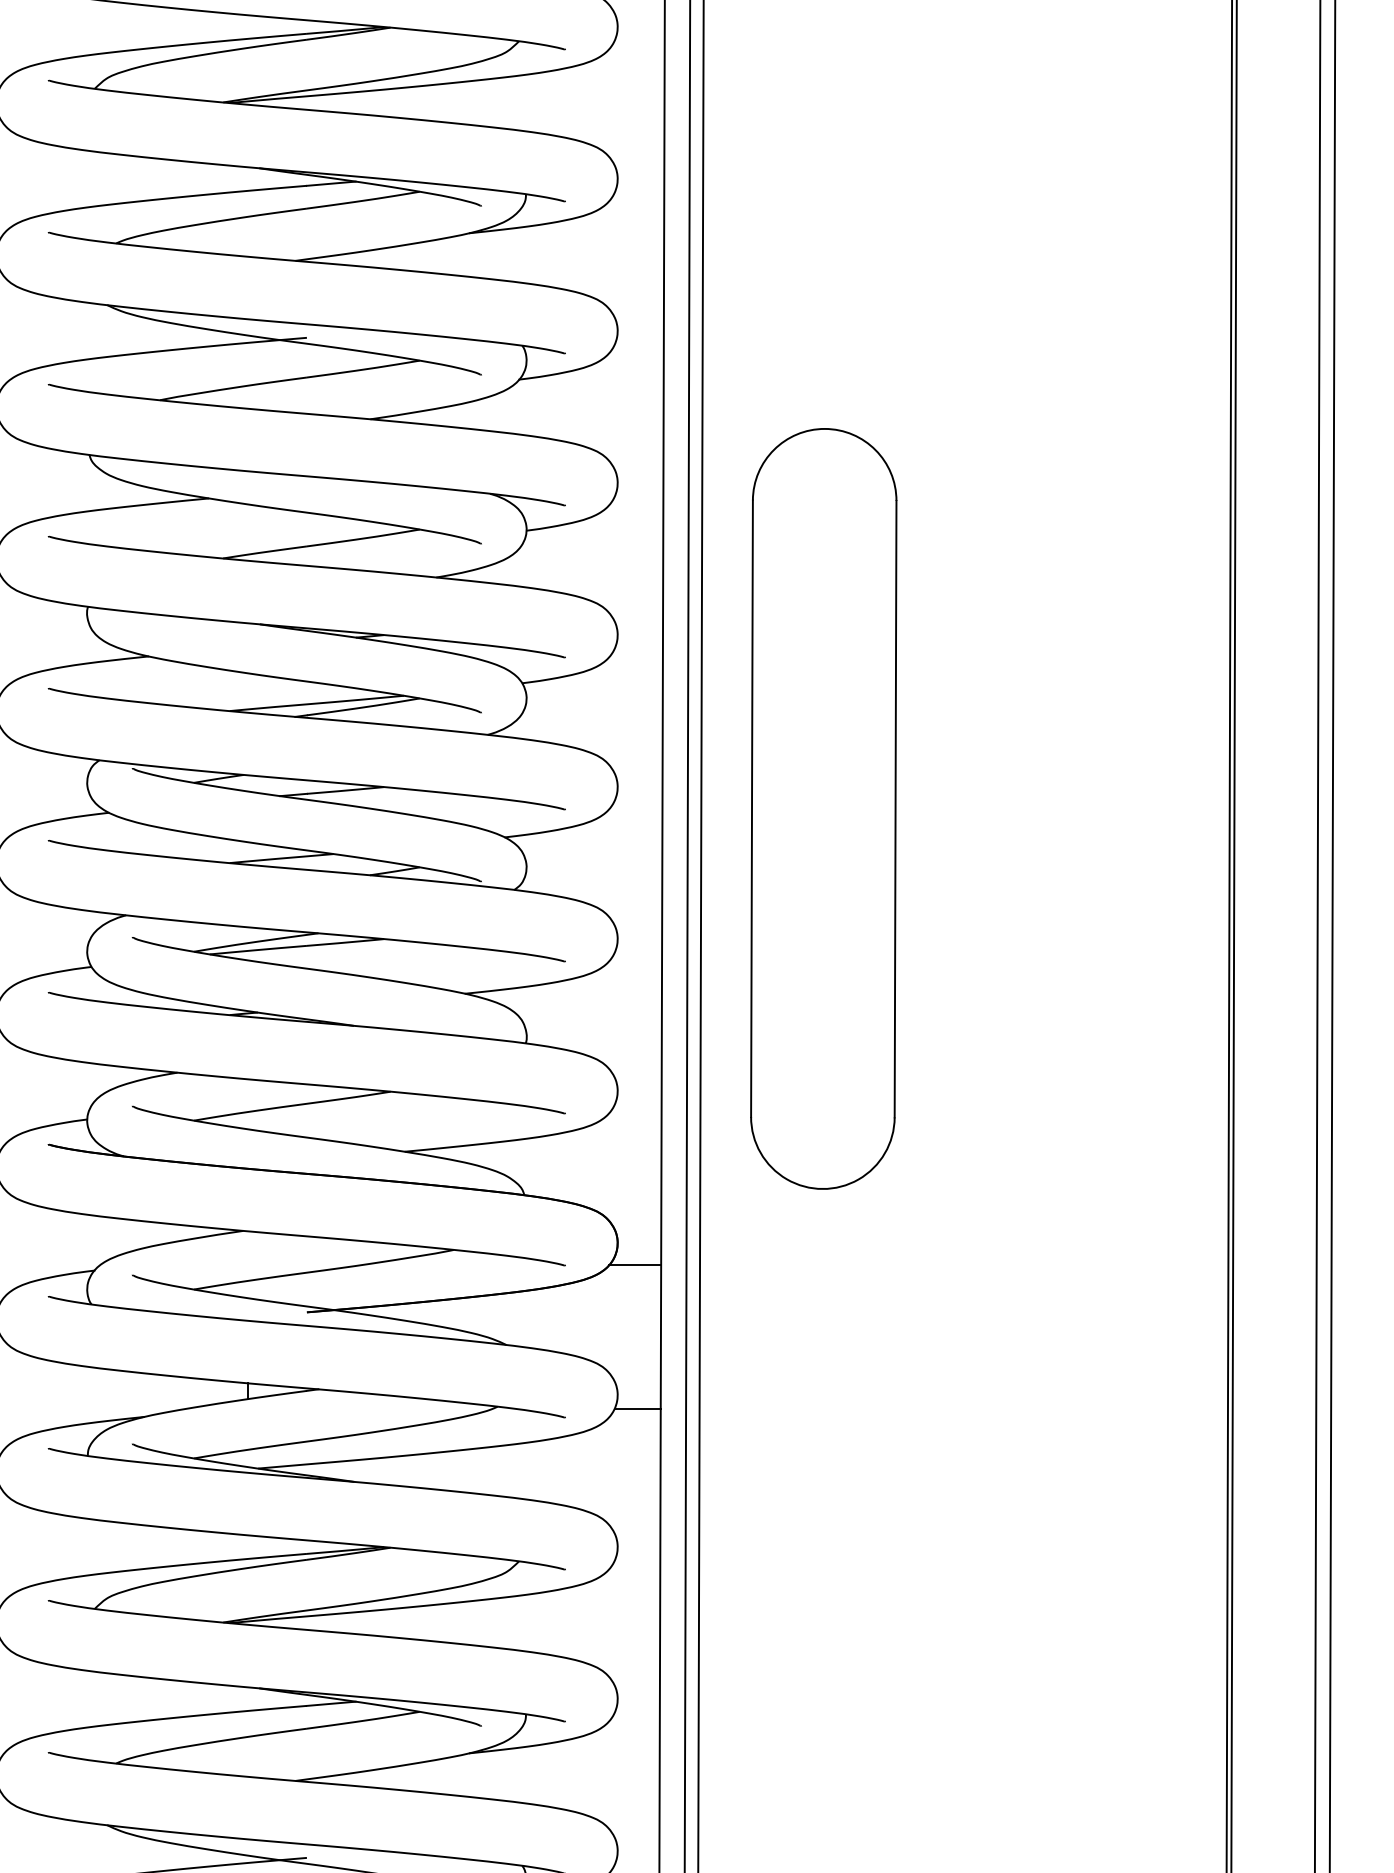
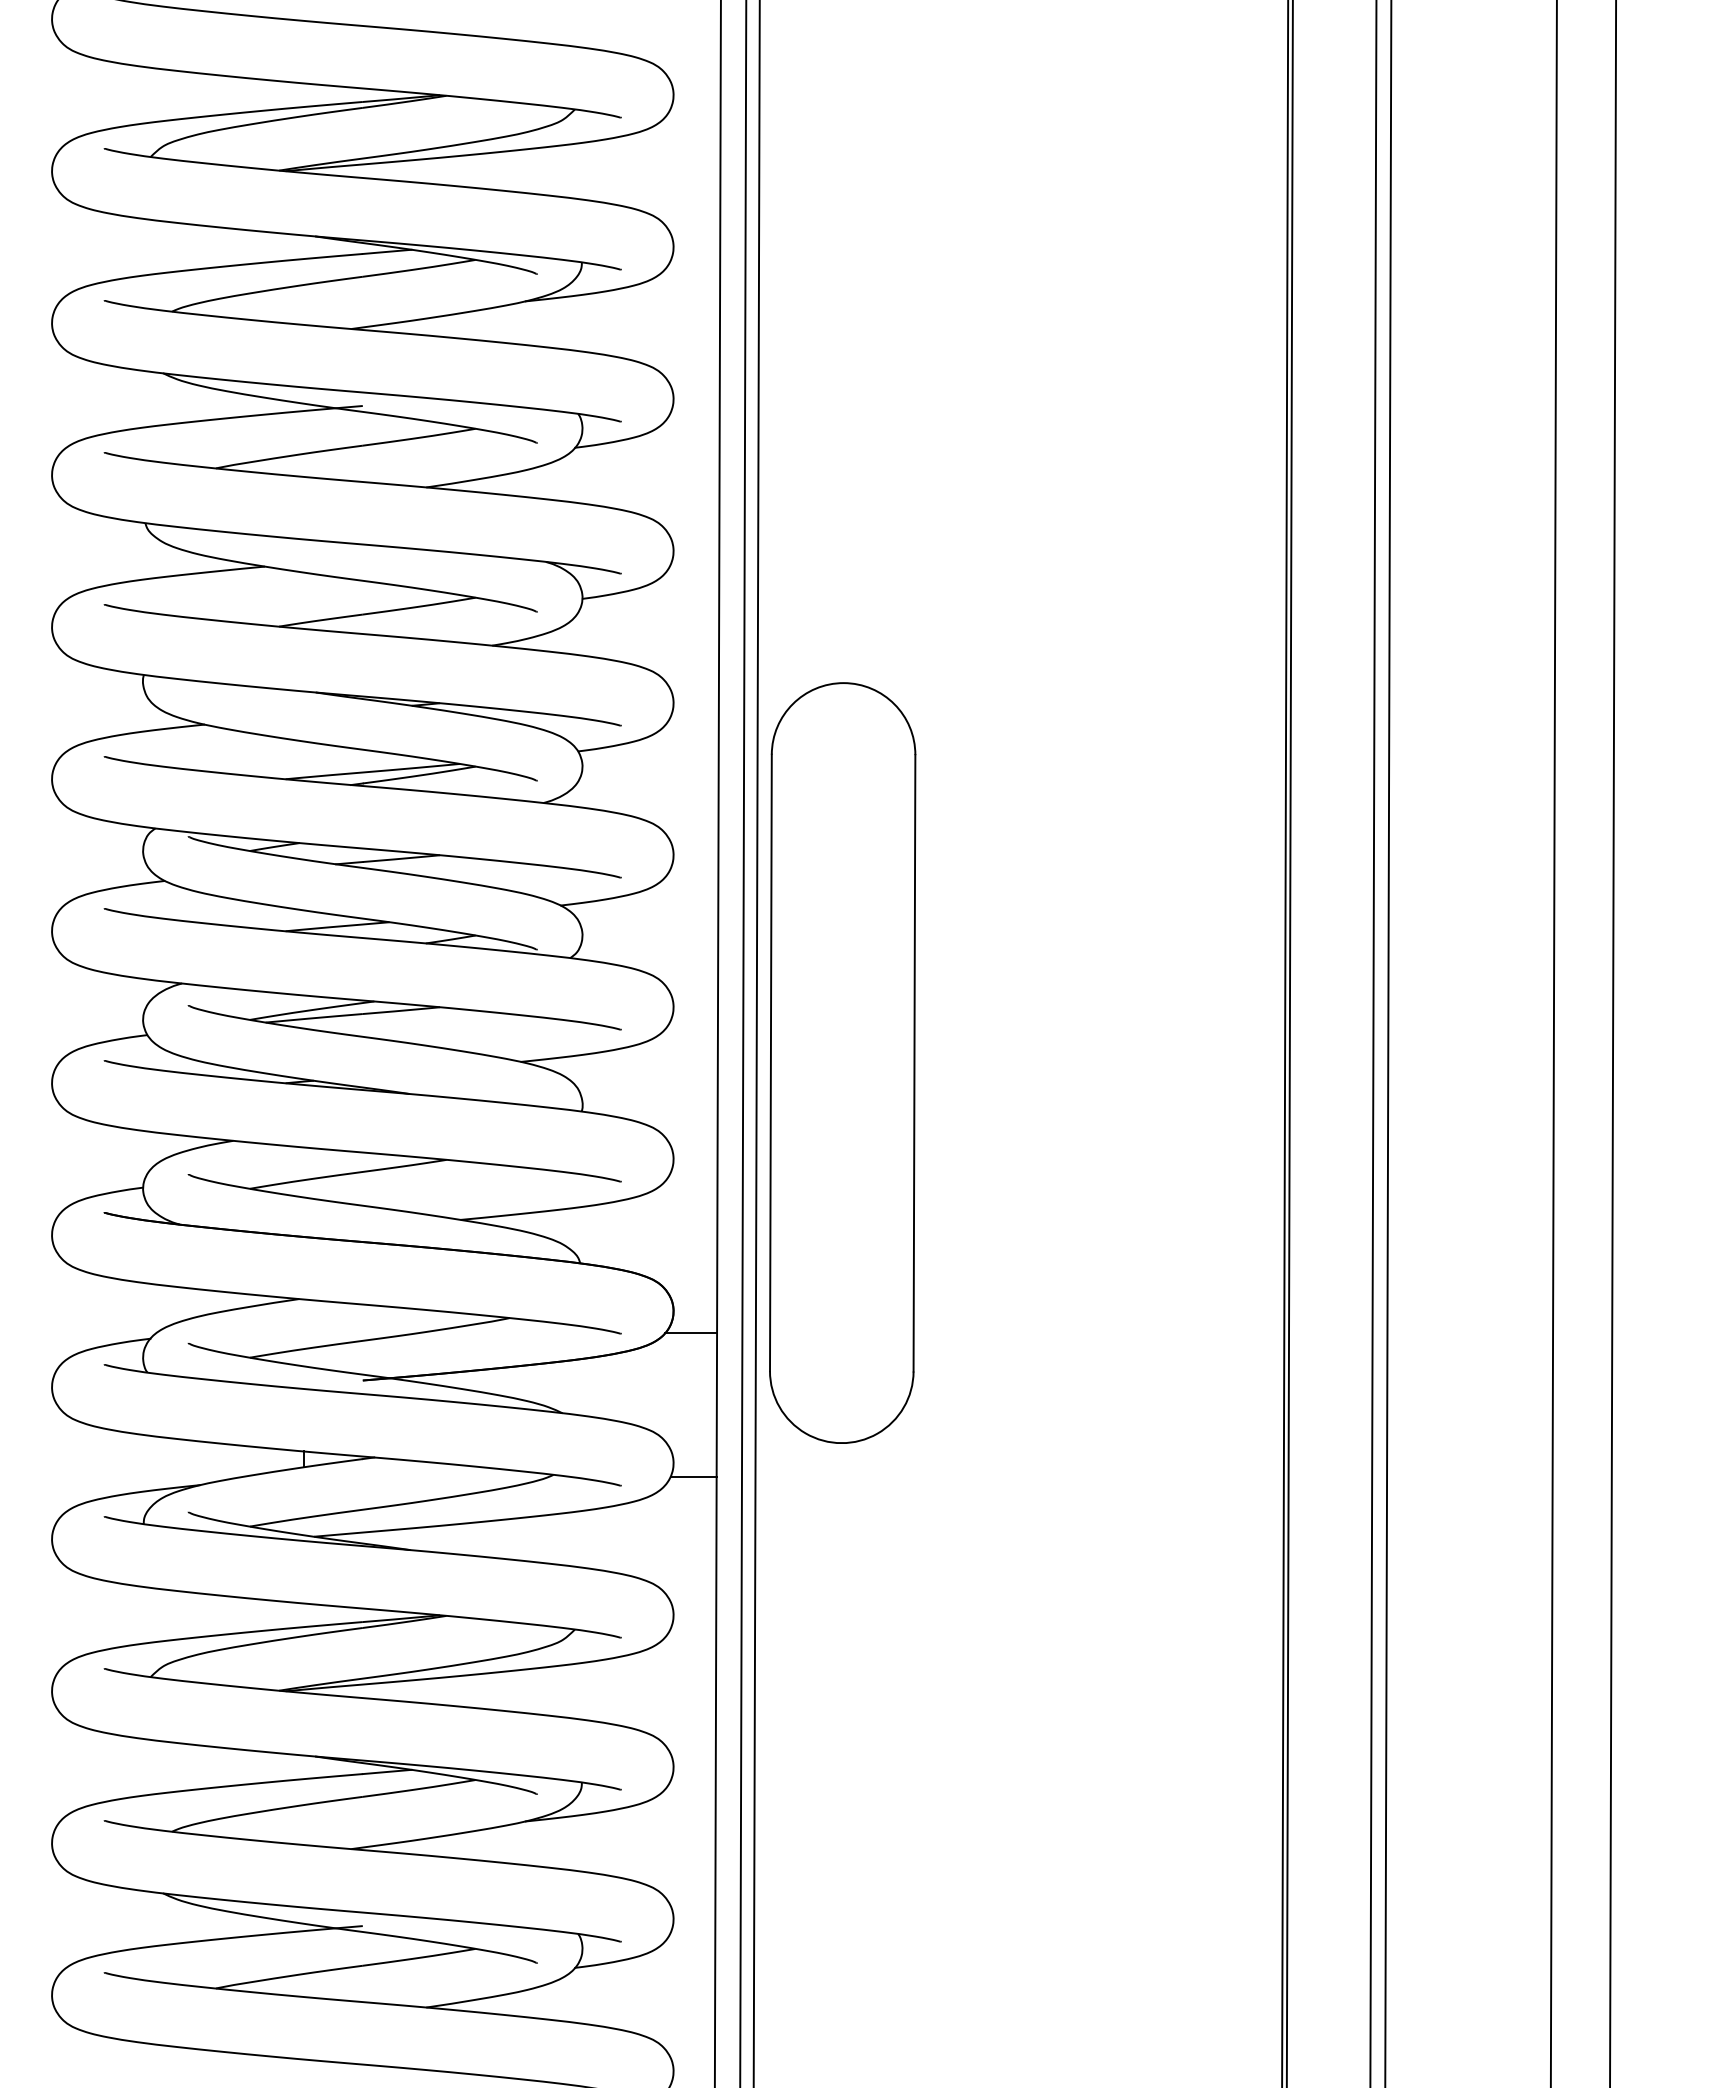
part: (823, 808) -> (842, 1062), moved

